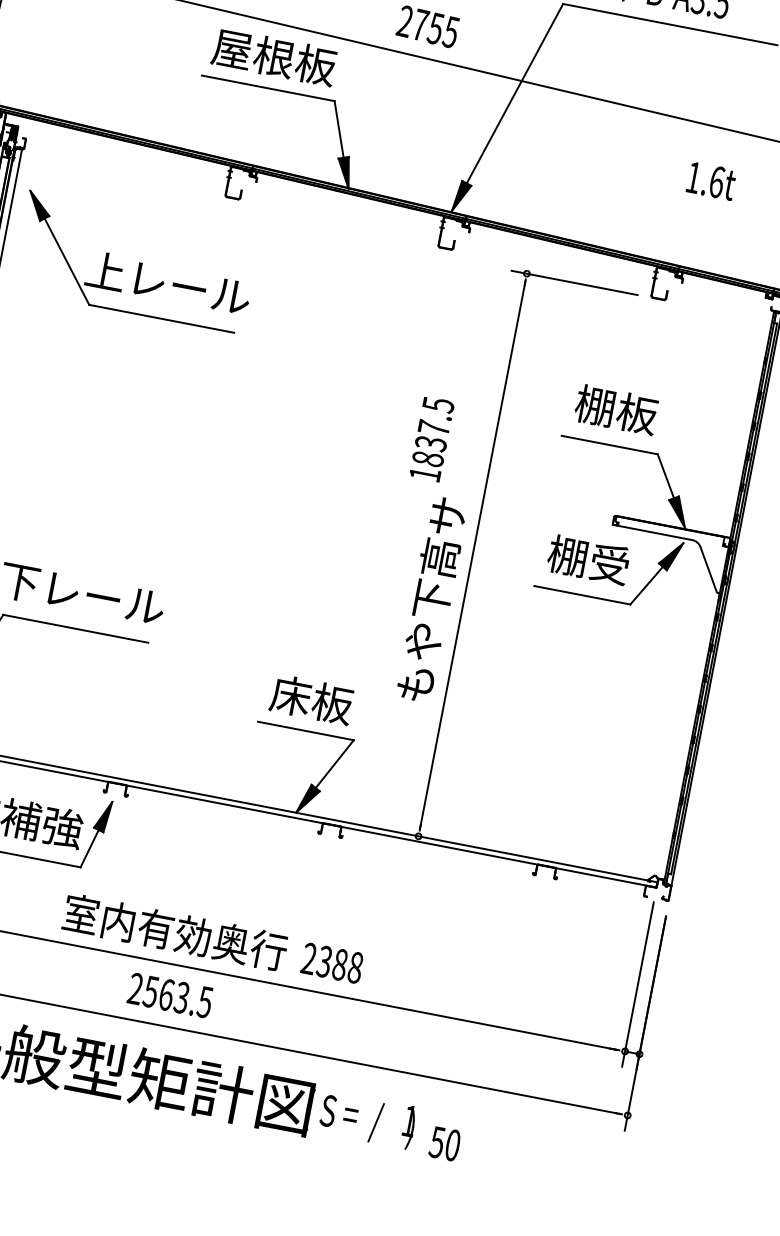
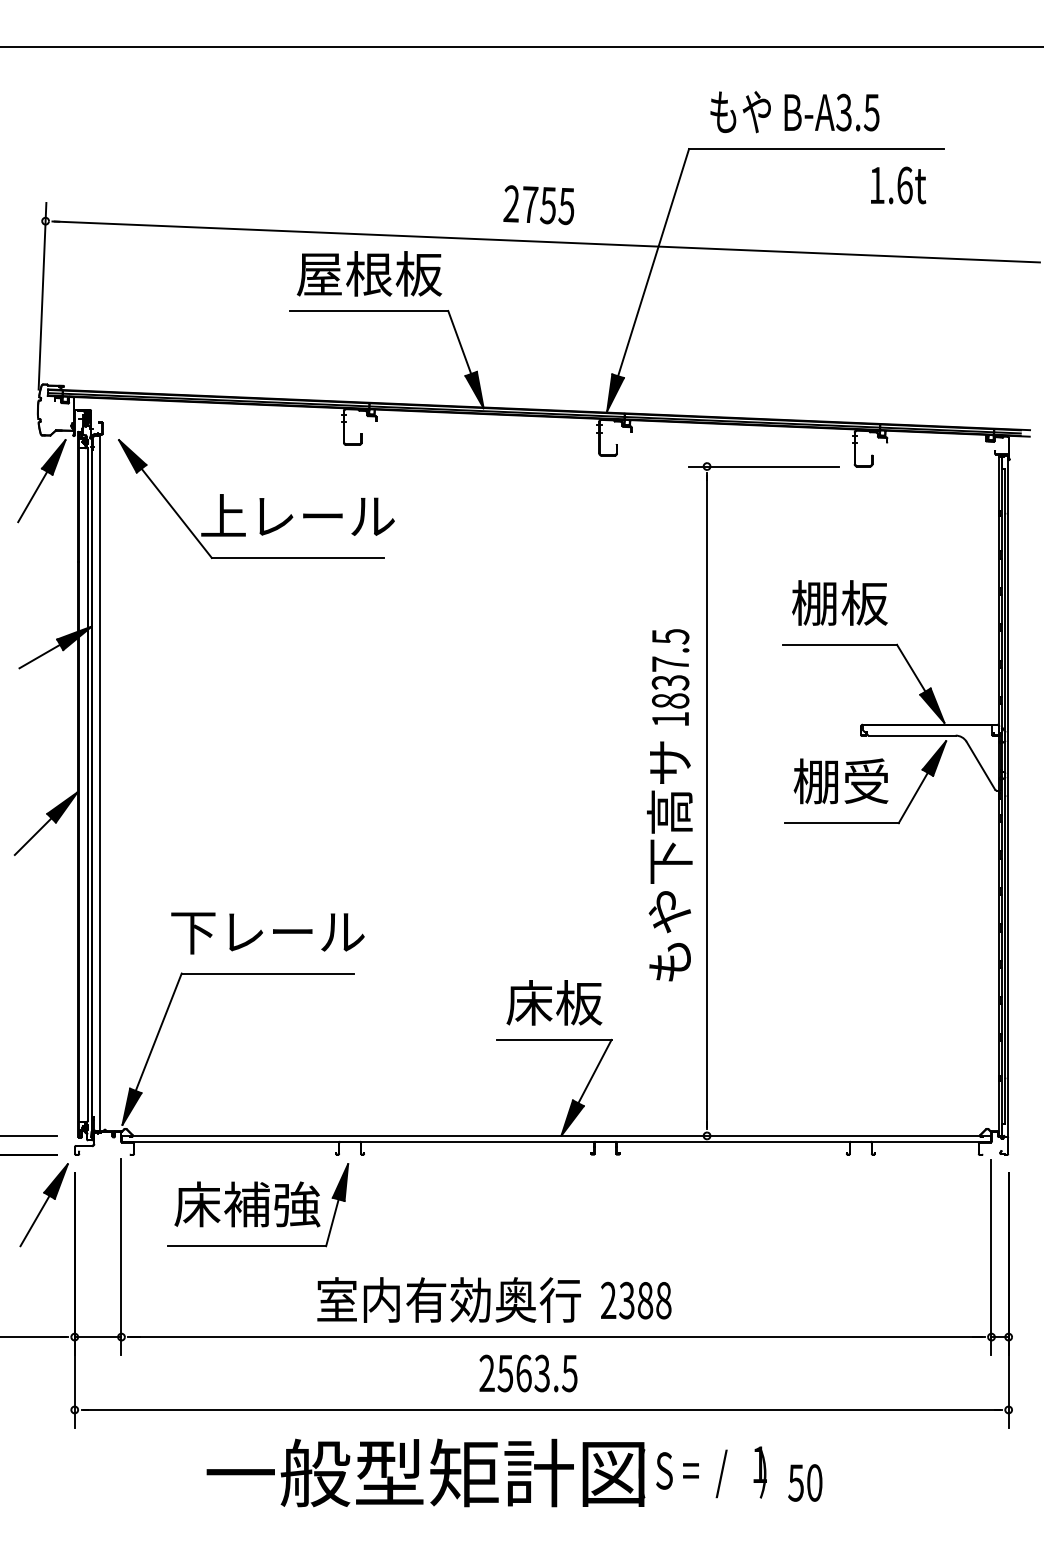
text: (711, 181) -> (898, 185), moved
part: (136, 262) -> (256, 498), moved
text: (431, 439) -> (670, 677), moved
text: (170, 995) -> (528, 1373), moved

